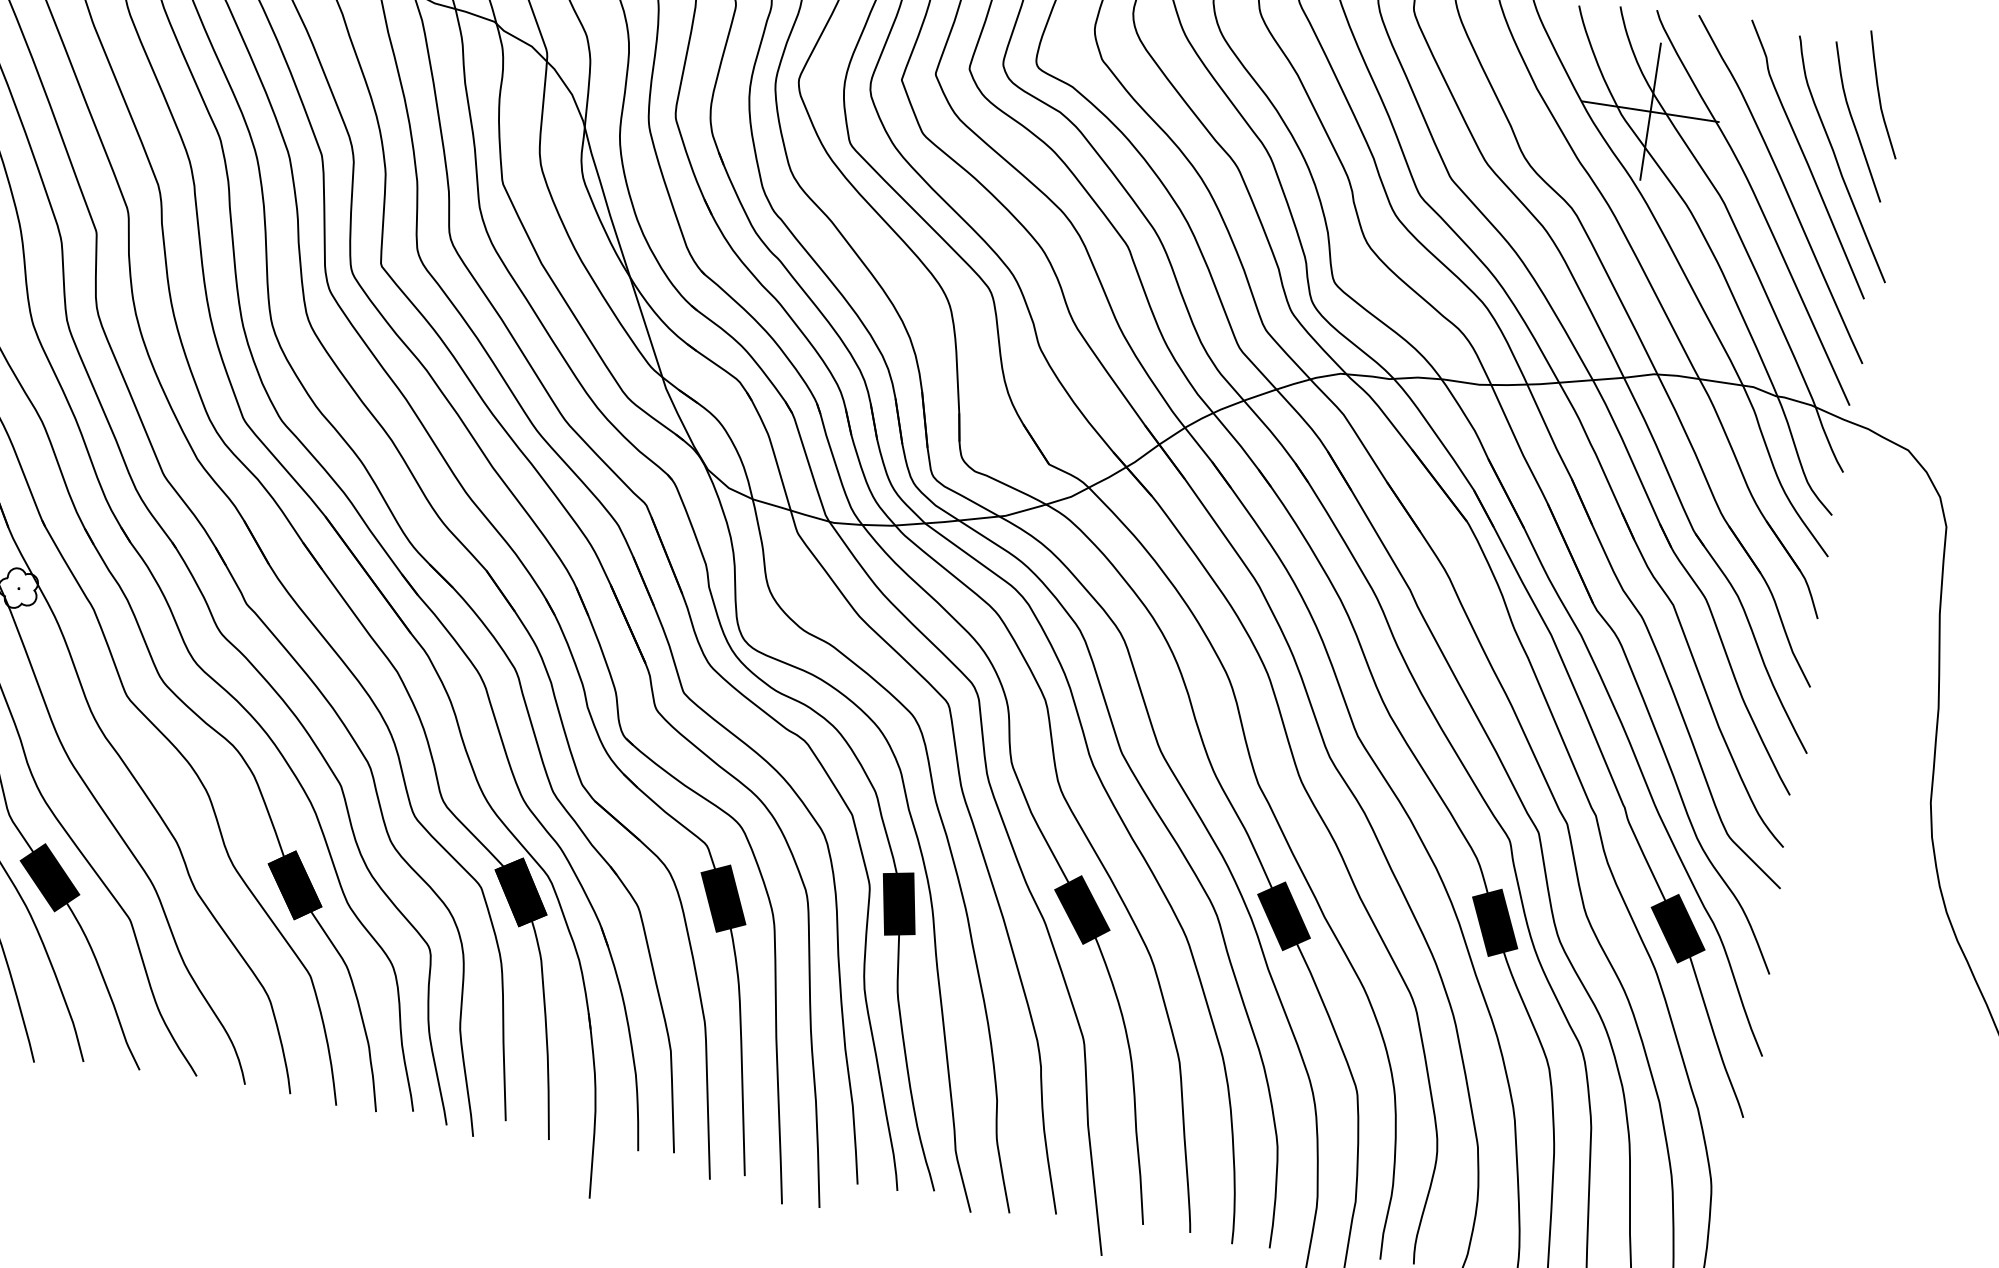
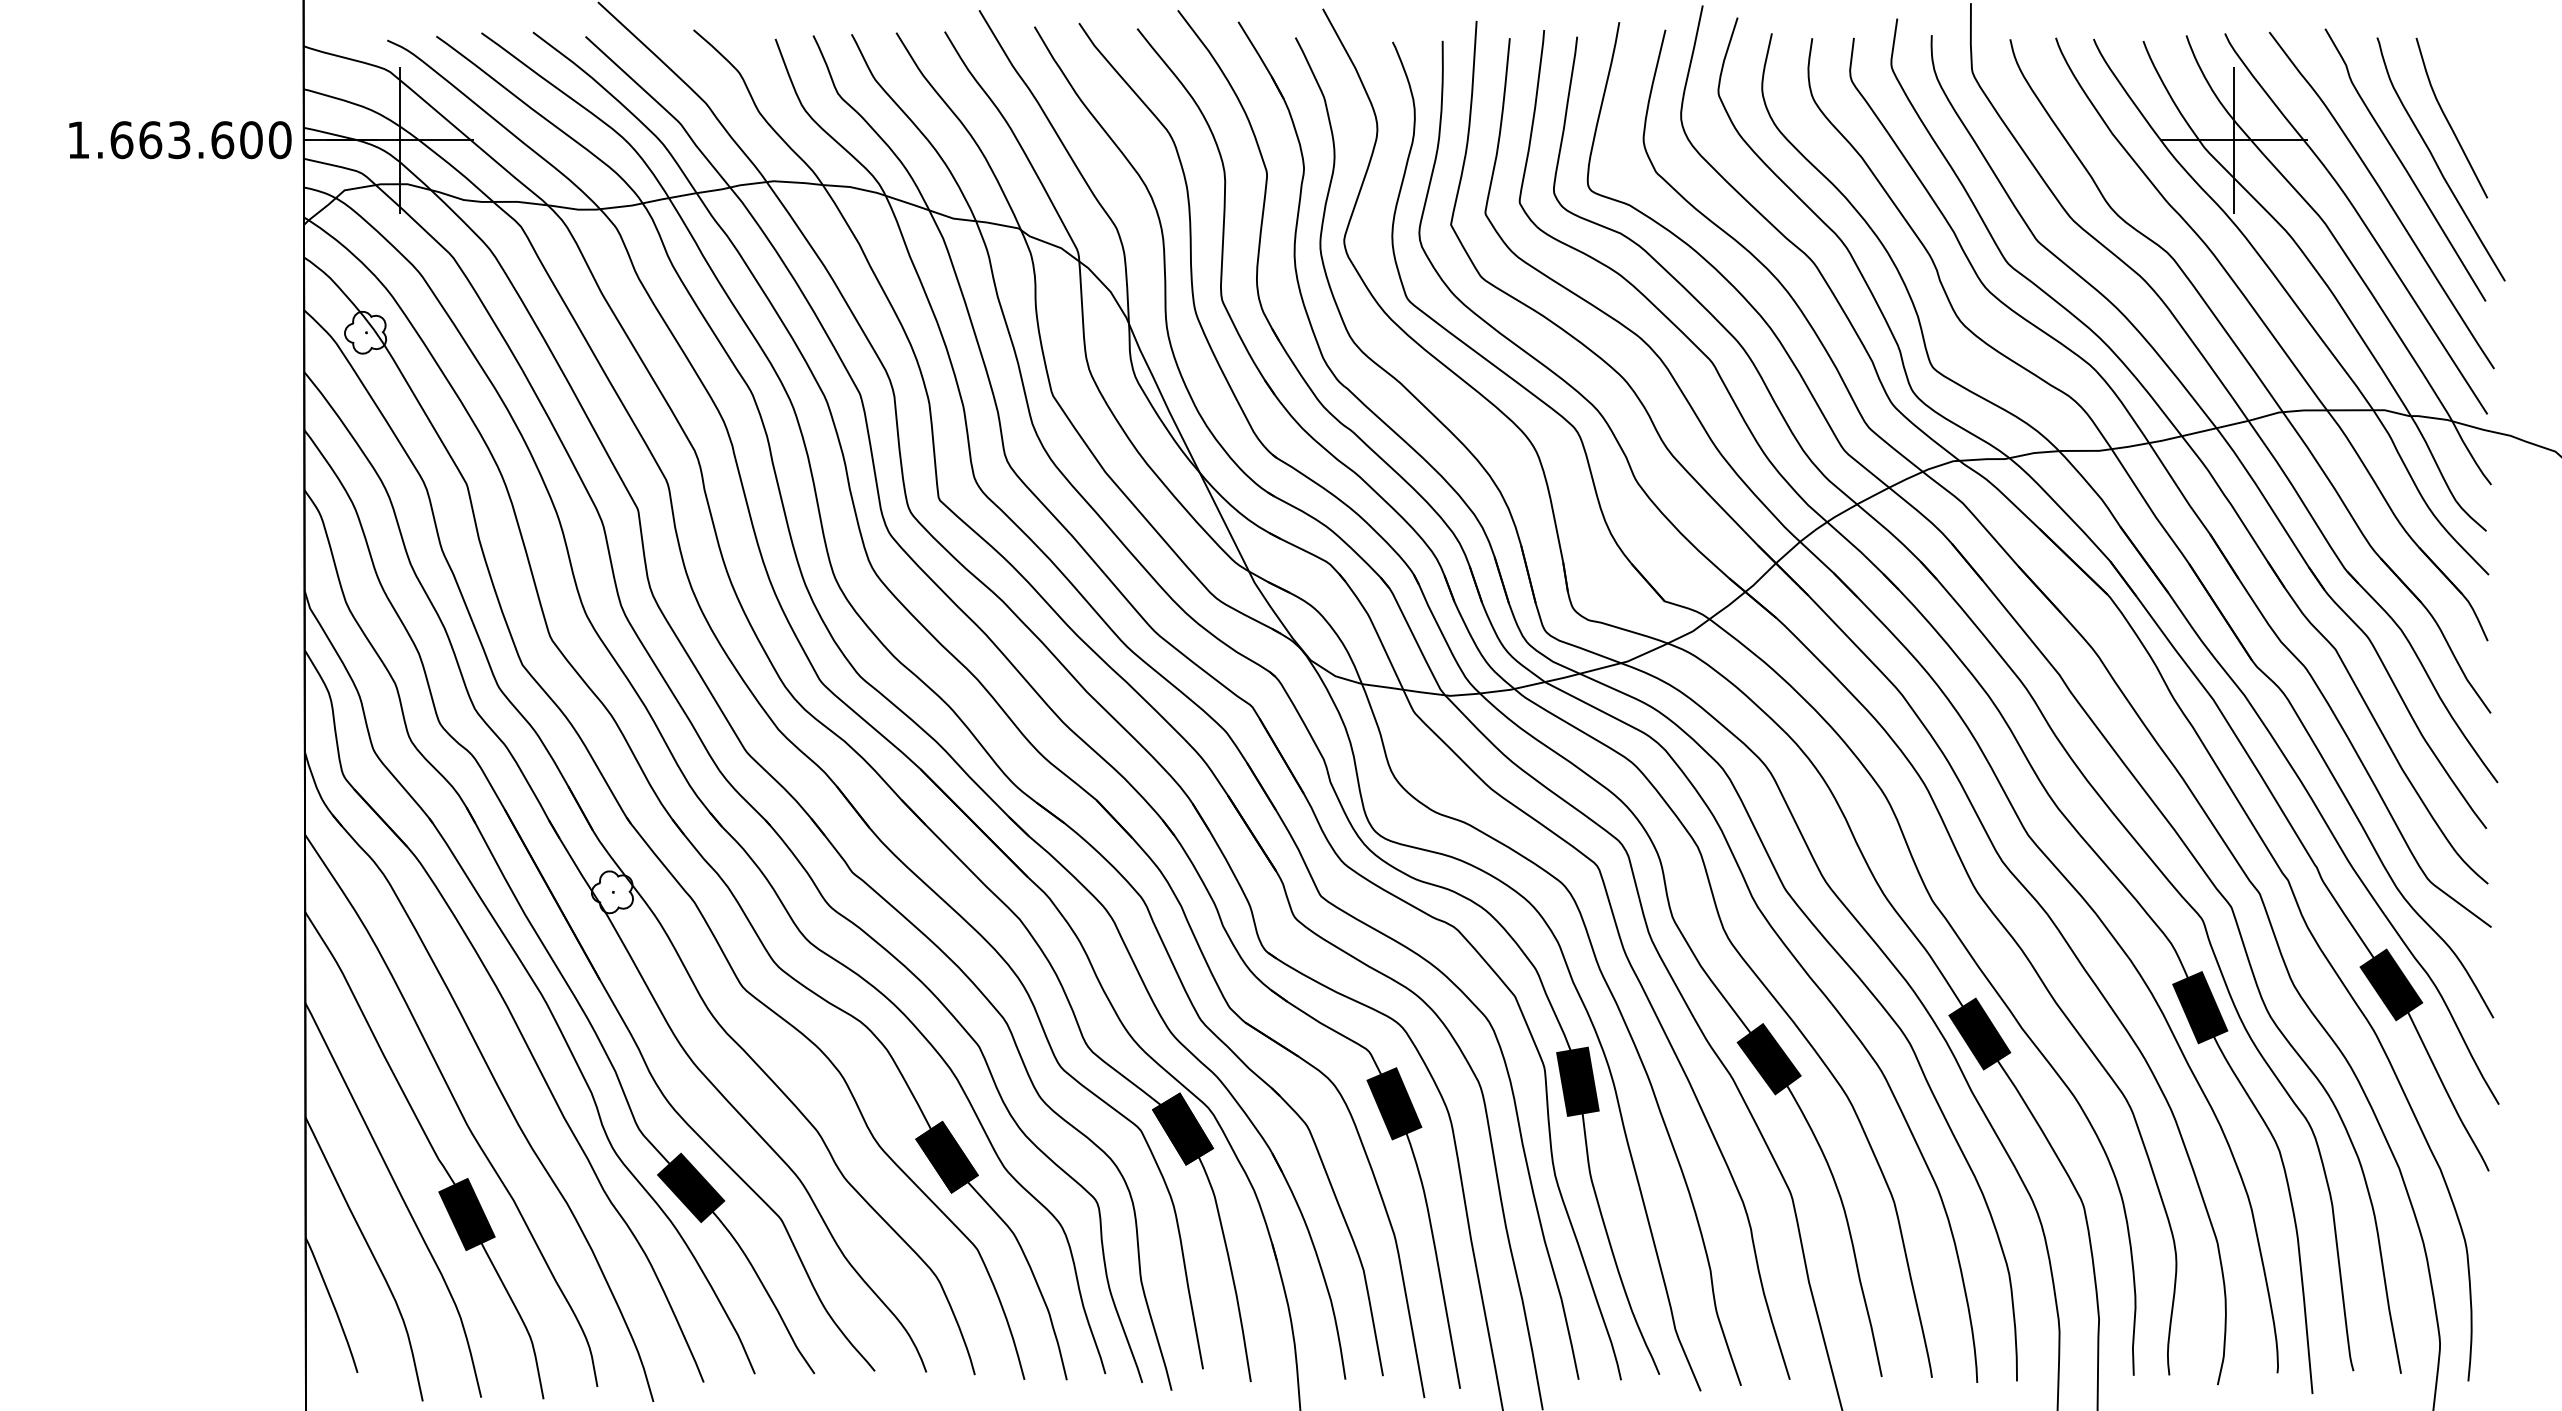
curve: (1880, 95) -> (2470, 87), removed

